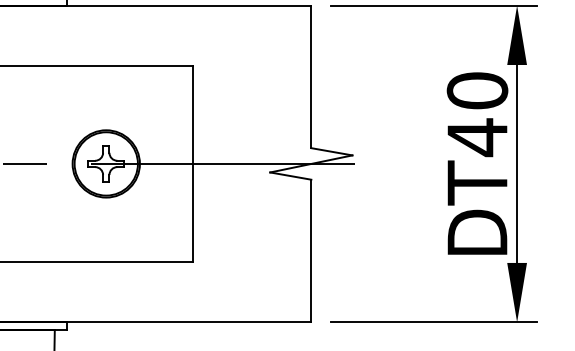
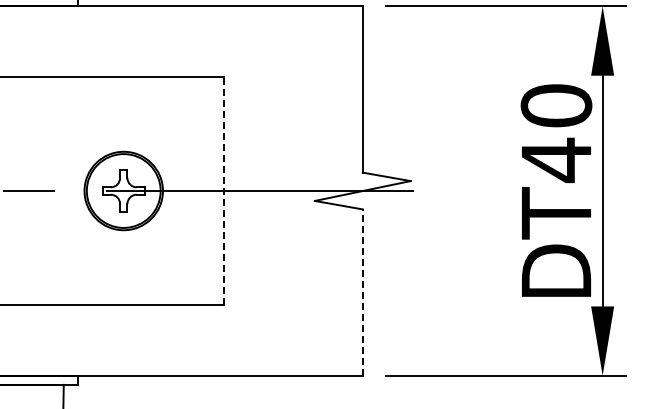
line: (192, 163) -> (224, 190), solid -> dashed
line: (311, 250) -> (362, 292), solid -> dashed

